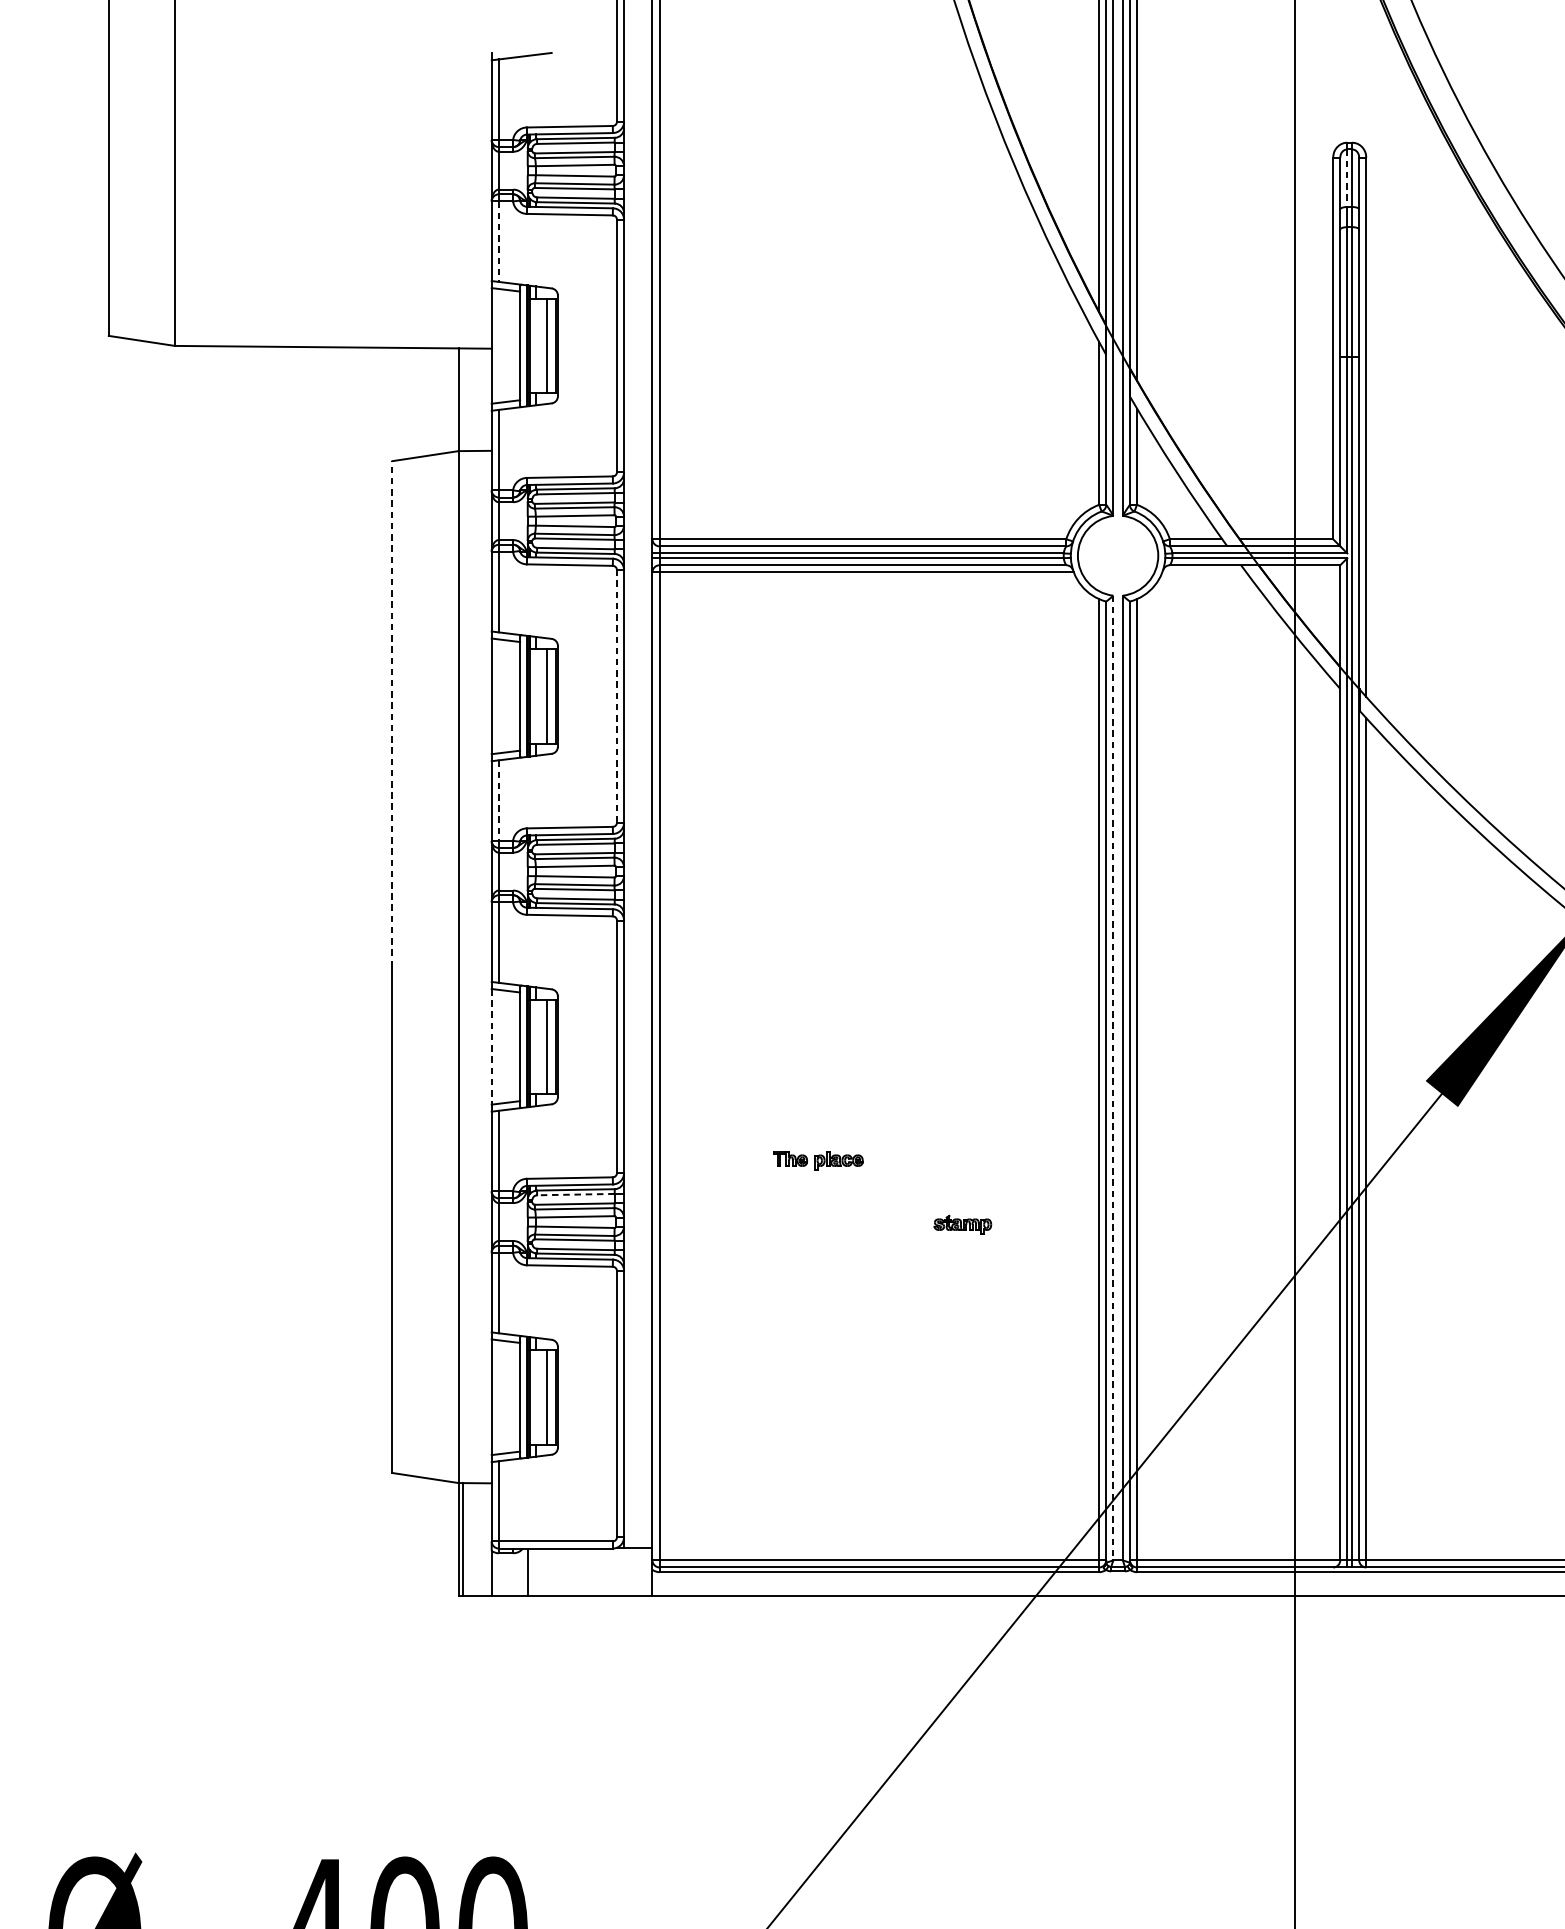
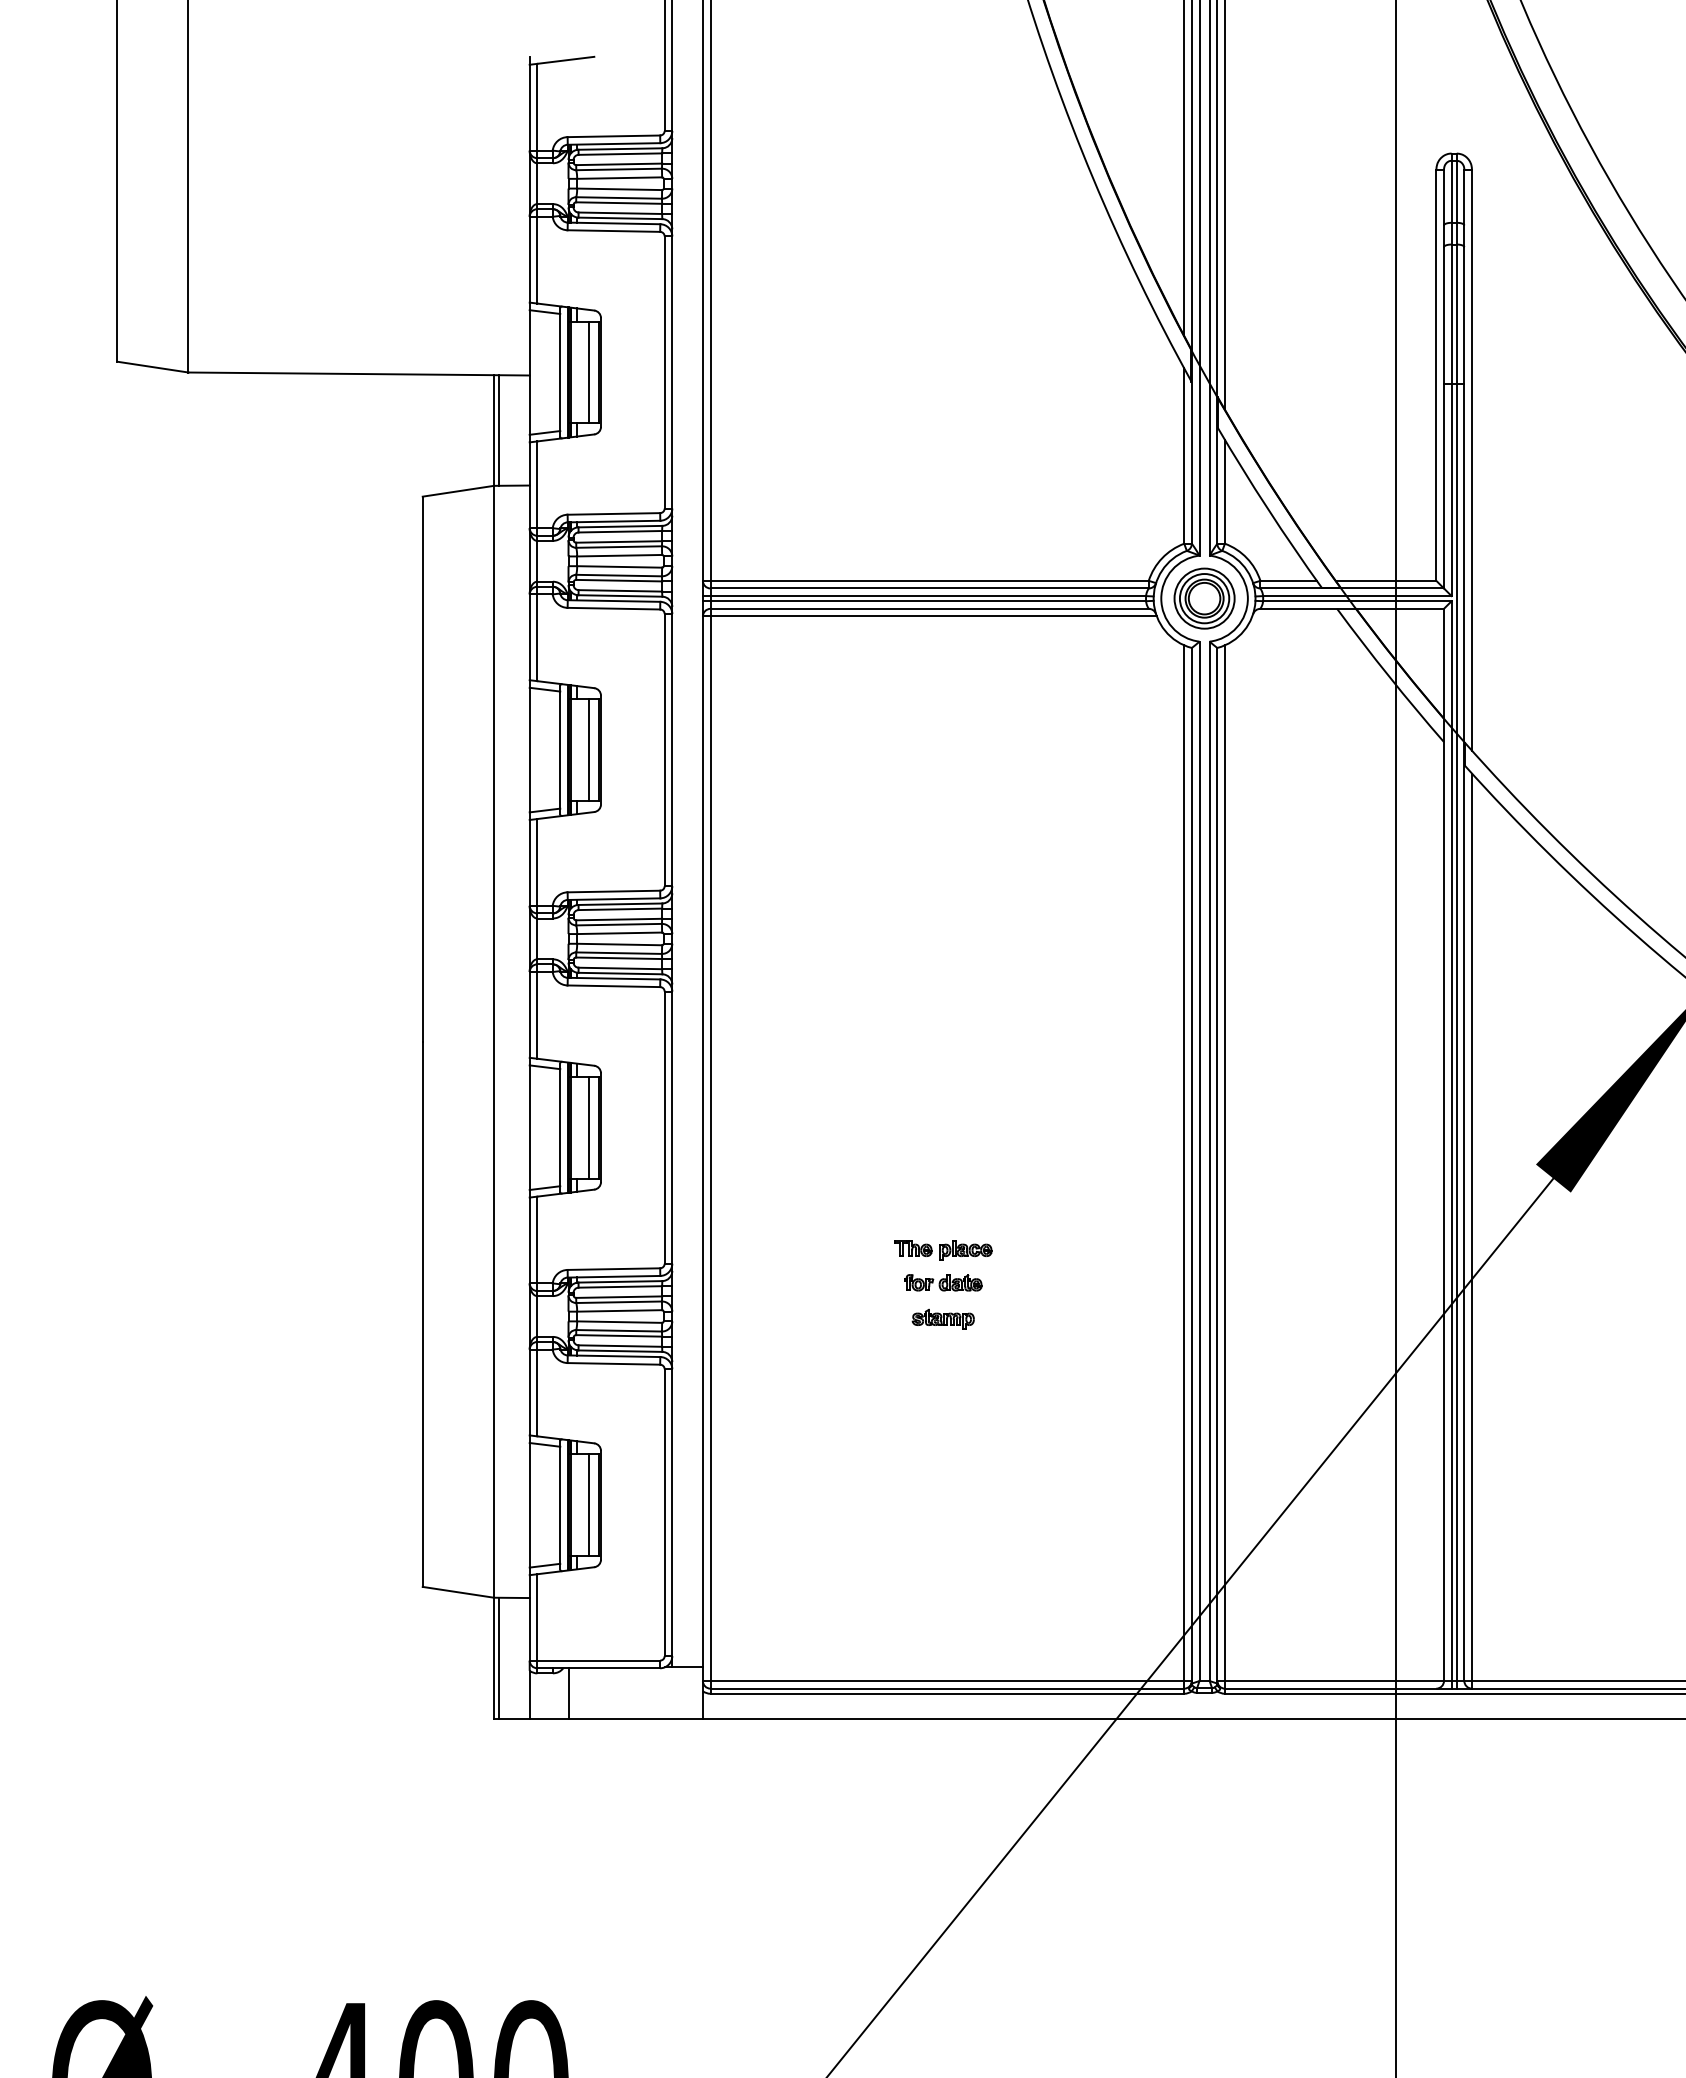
line: (1347, 178) -> (1451, 192), dashed -> solid
line: (498, 241) -> (537, 260), dashed -> solid
line: (463, 399) -> (499, 430), added
part: (1118, 555) -> (1204, 598), added
line: (616, 695) -> (664, 749), dashed -> solid
line: (392, 714) -> (422, 769), dashed -> solid
line: (498, 800) -> (537, 862), dashed -> solid
line: (491, 1047) -> (529, 1128), dashed -> solid
line: (1113, 1078) -> (1199, 1161), dashed -> solid
part: (818, 1160) -> (943, 1250), moved
part: (875, 1190) -> (943, 1282), added
line: (575, 1194) -> (620, 1286), dashed -> solid
part: (962, 1223) -> (942, 1318), moved

